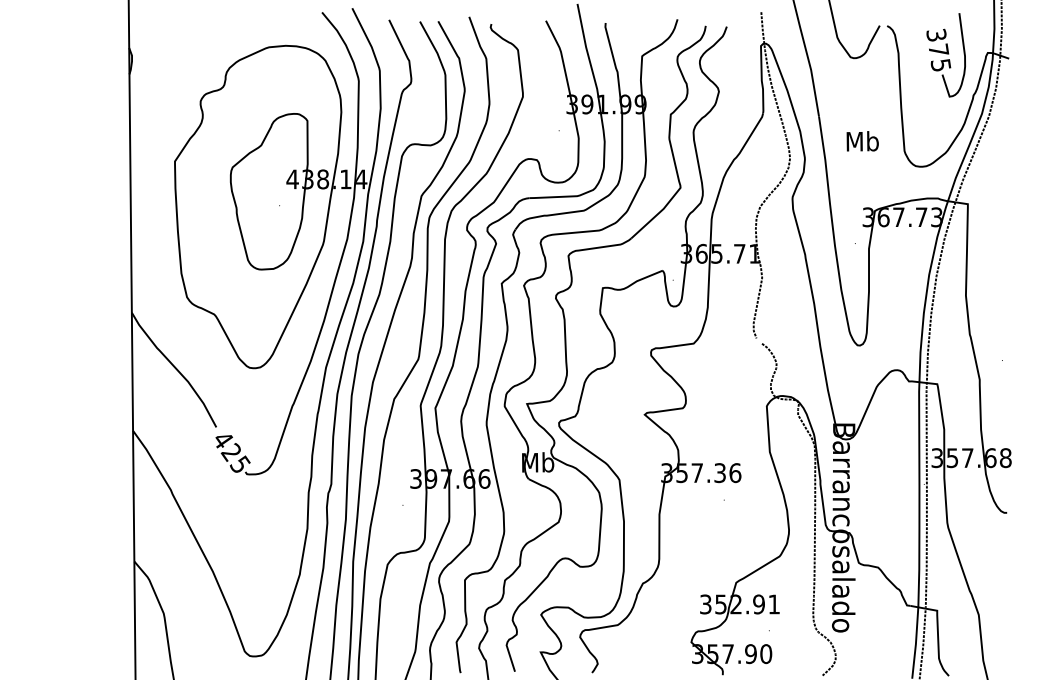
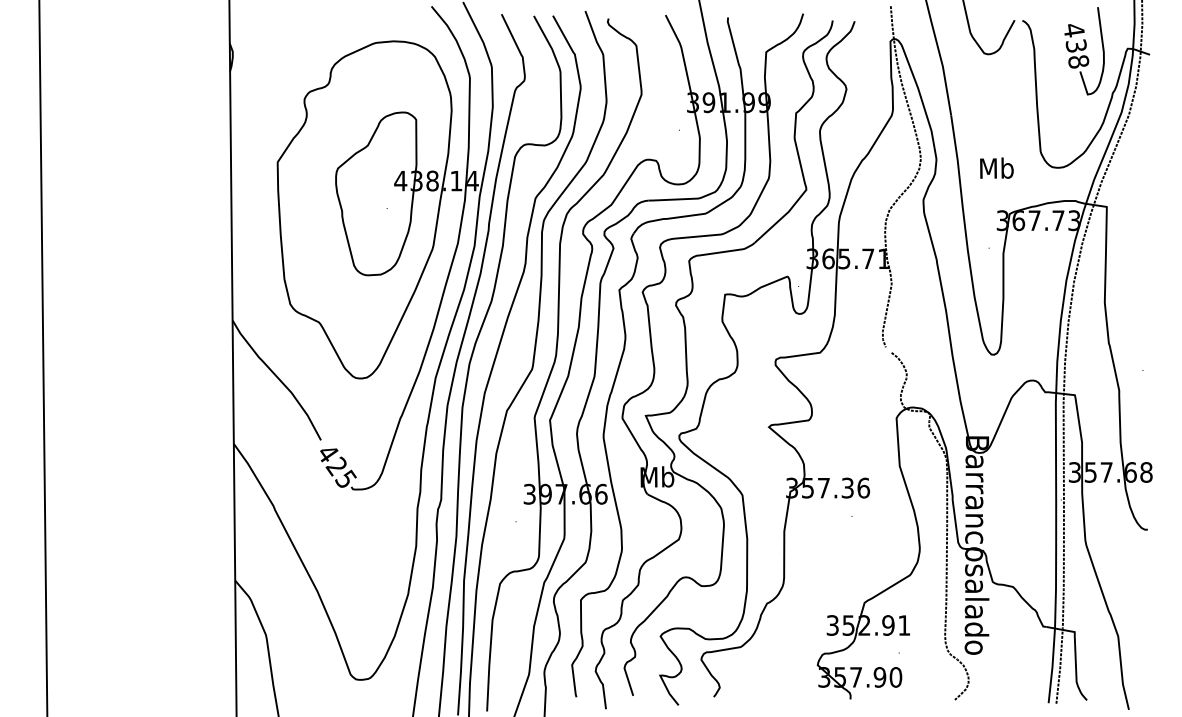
text: (938, 49) -> (1076, 45), 375 -> 438
text: (862, 140) -> (996, 167), moved

